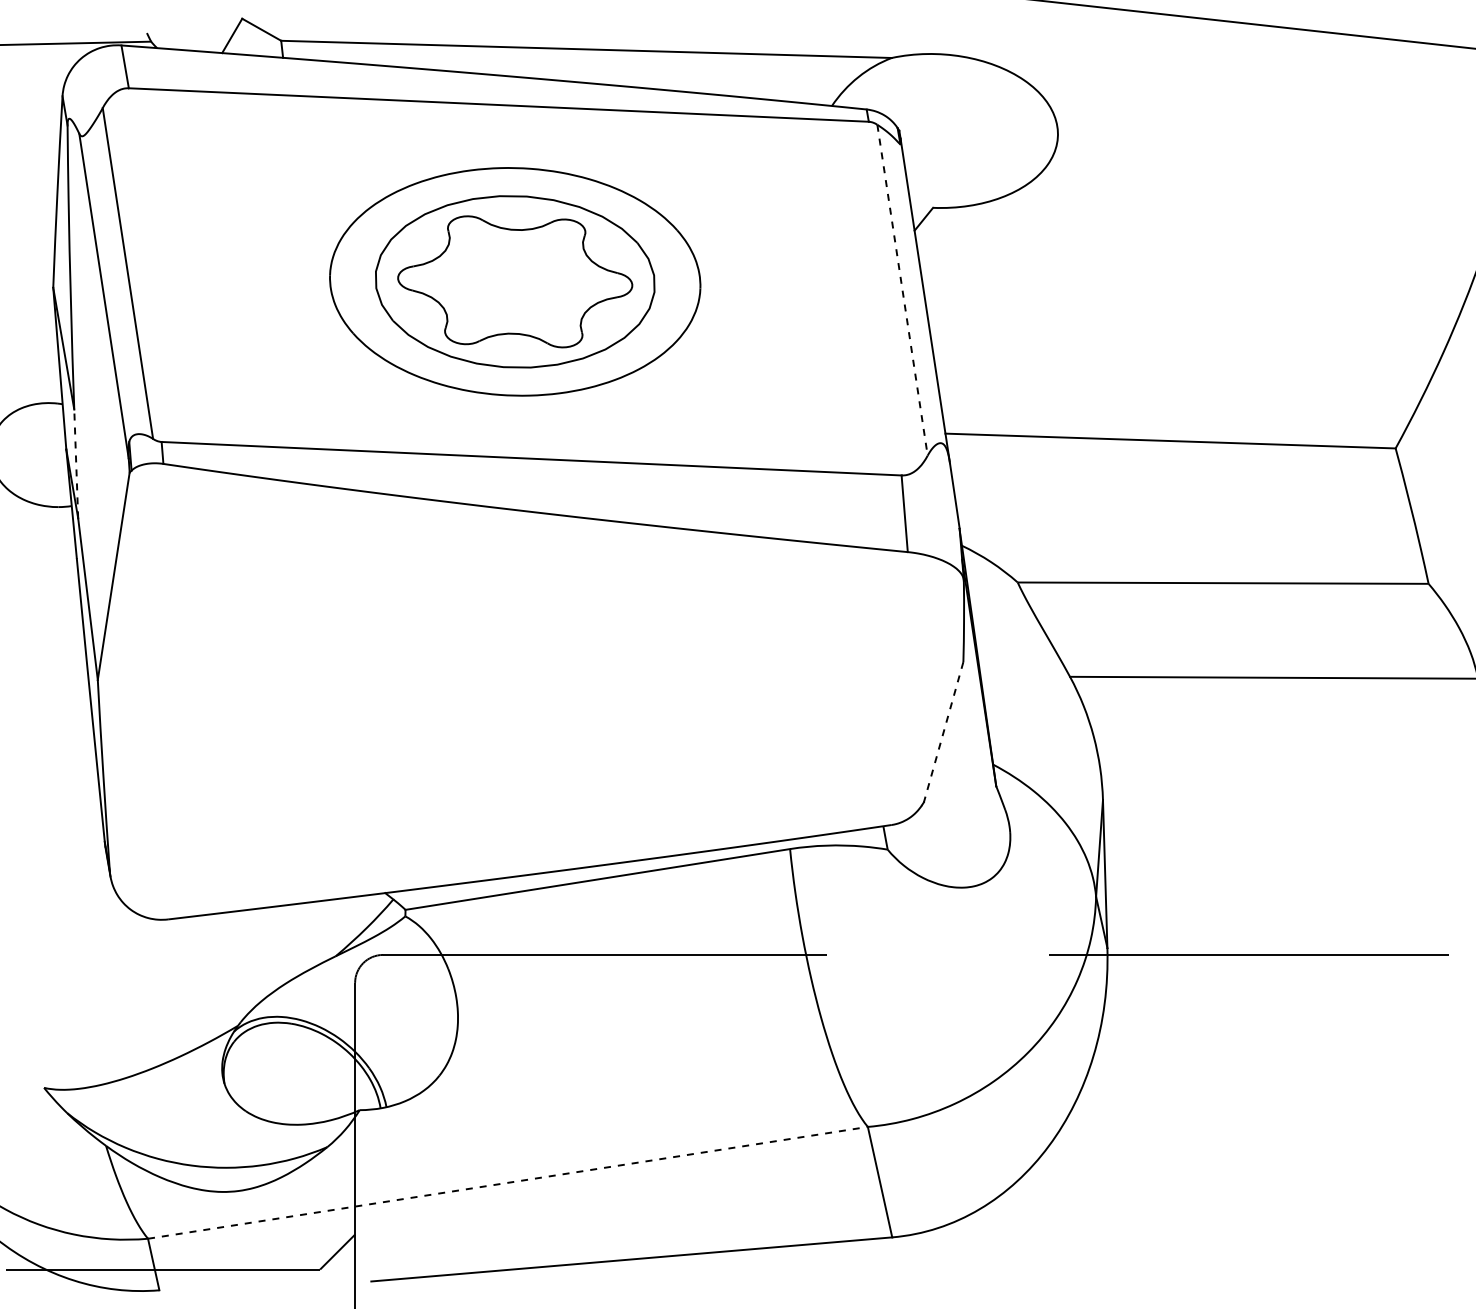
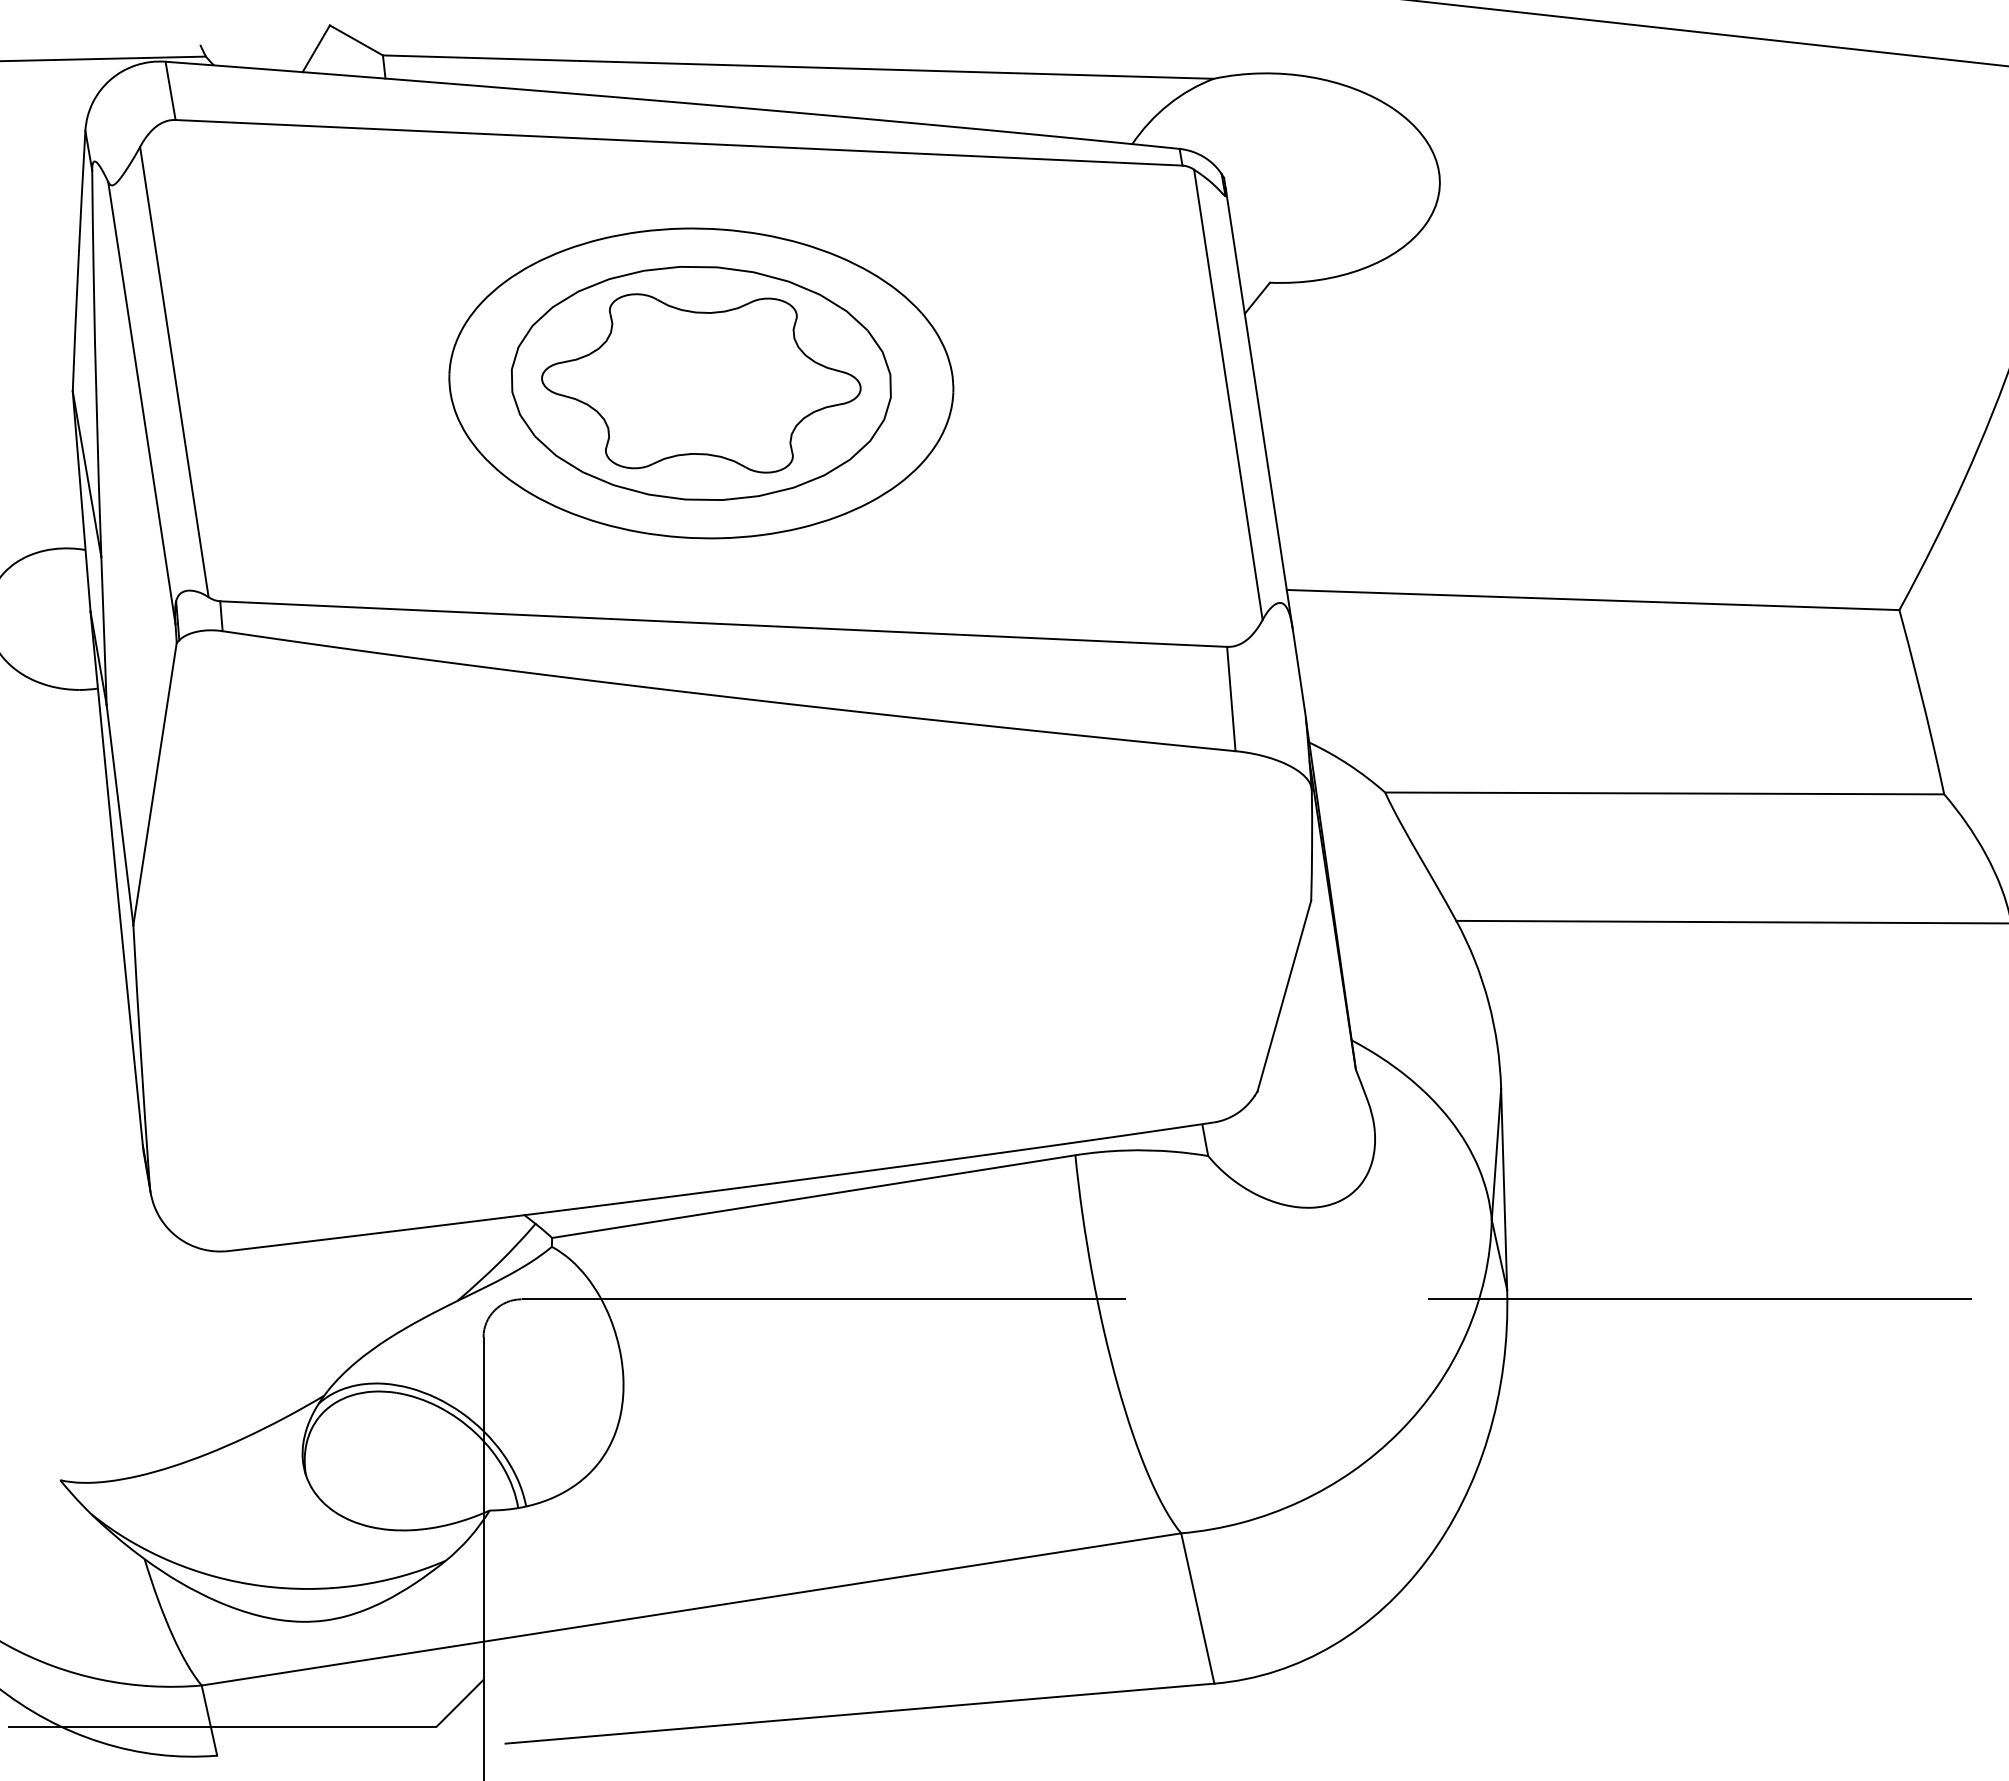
line: (902, 289) -> (1228, 394), dashed -> solid
line: (76, 463) -> (104, 630), dashed -> solid
line: (943, 732) -> (1284, 996), dashed -> solid
line: (507, 1182) -> (691, 1609), dashed -> solid

